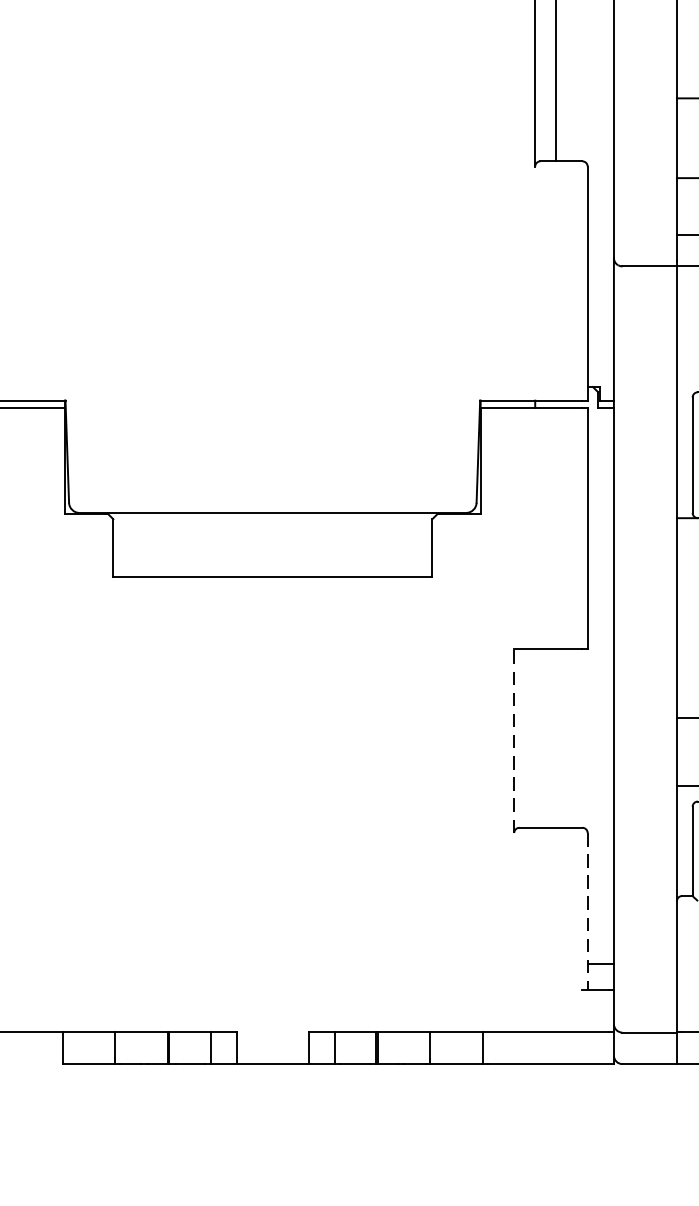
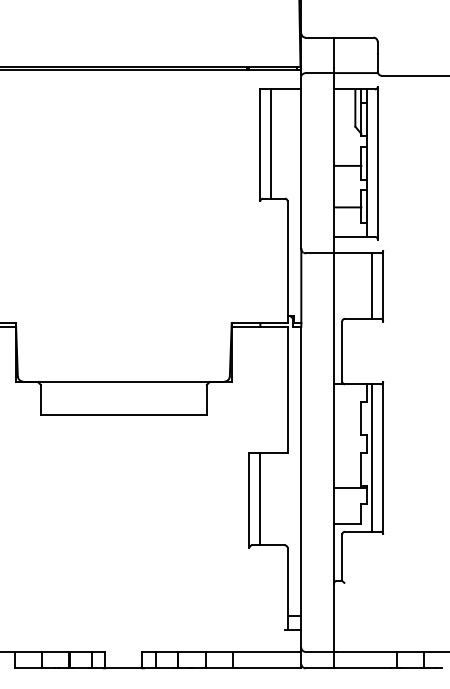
line: (535, 737) -> (260, 498), added
line: (514, 741) -> (249, 500), dashed -> solid
line: (587, 912) -> (287, 589), dashed -> solid

